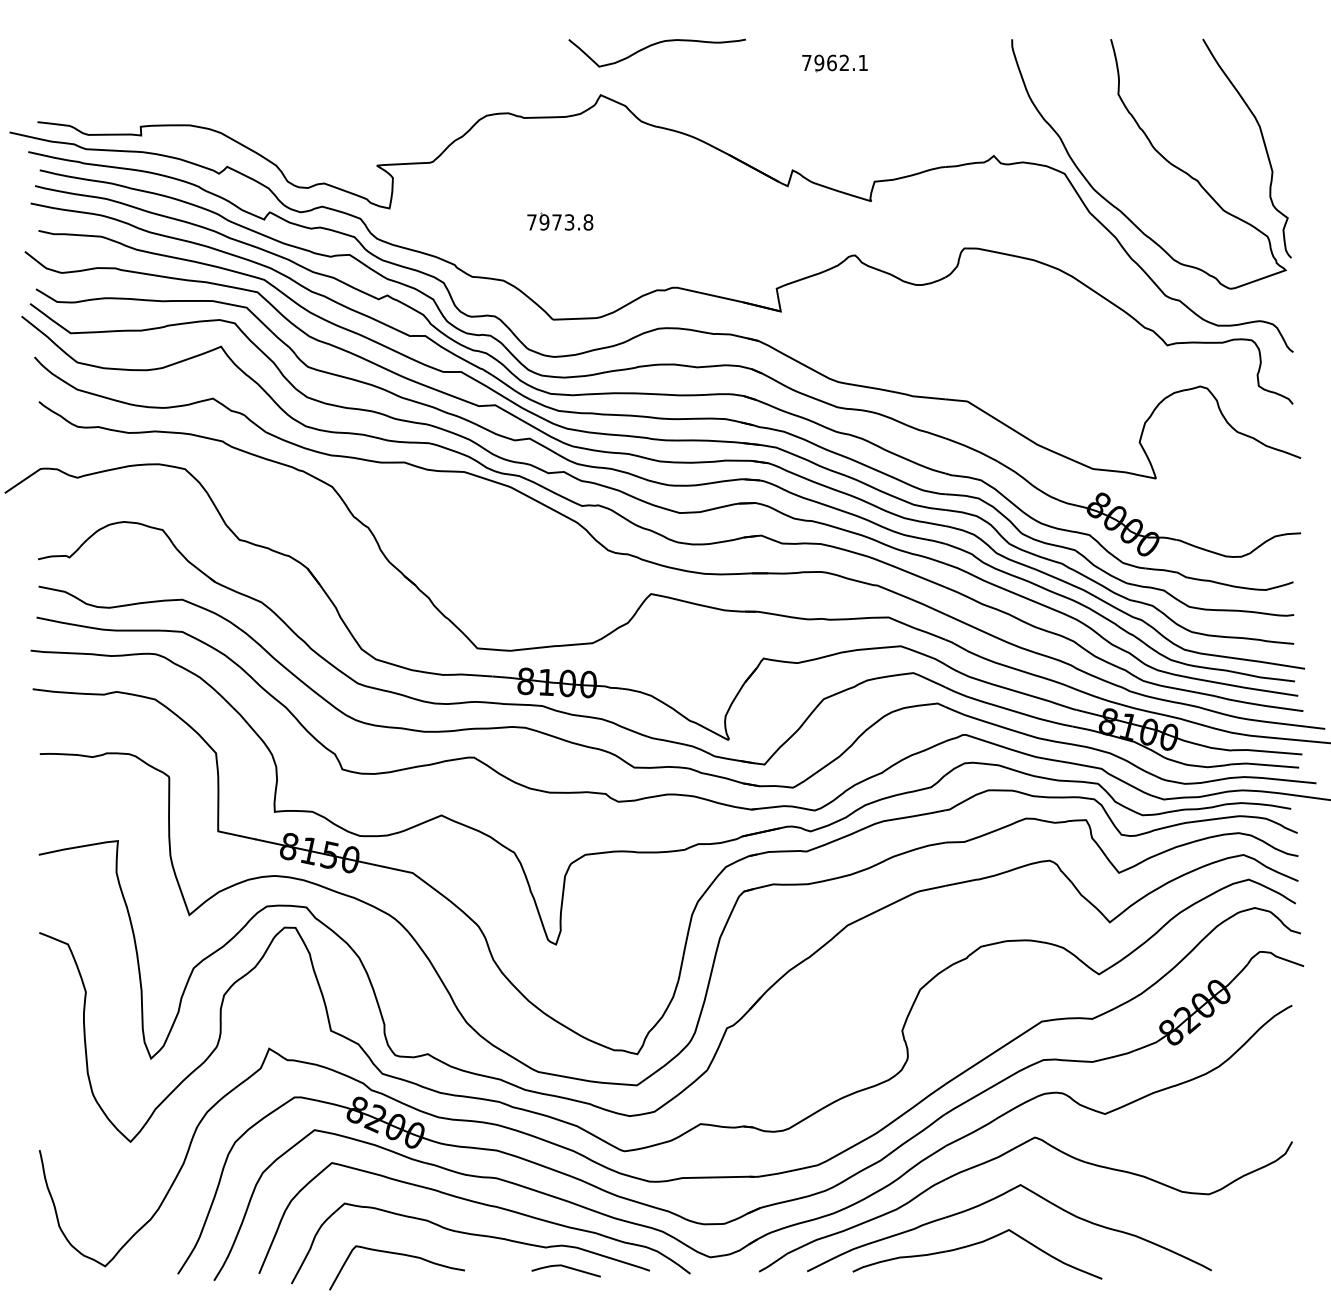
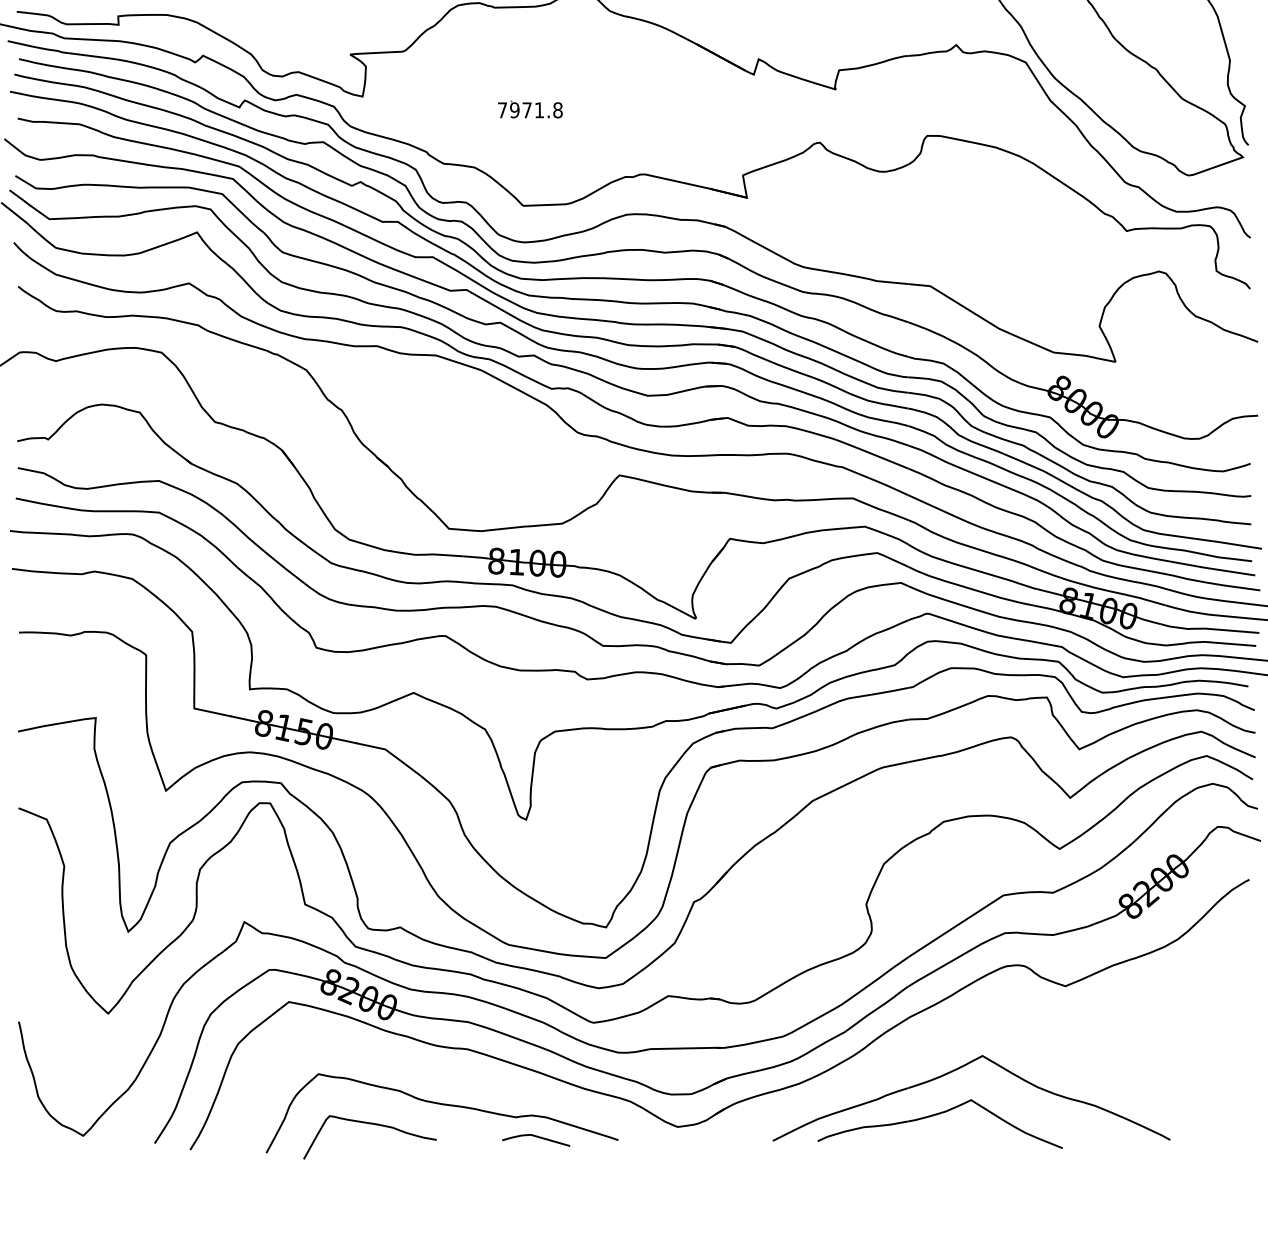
text: (569, 222) -> (539, 110), 7973.8 -> 7971.8
part: (1000, 1157) -> (962, 1028), removed
curve: (476, 1203) -> (448, 1074), removed

